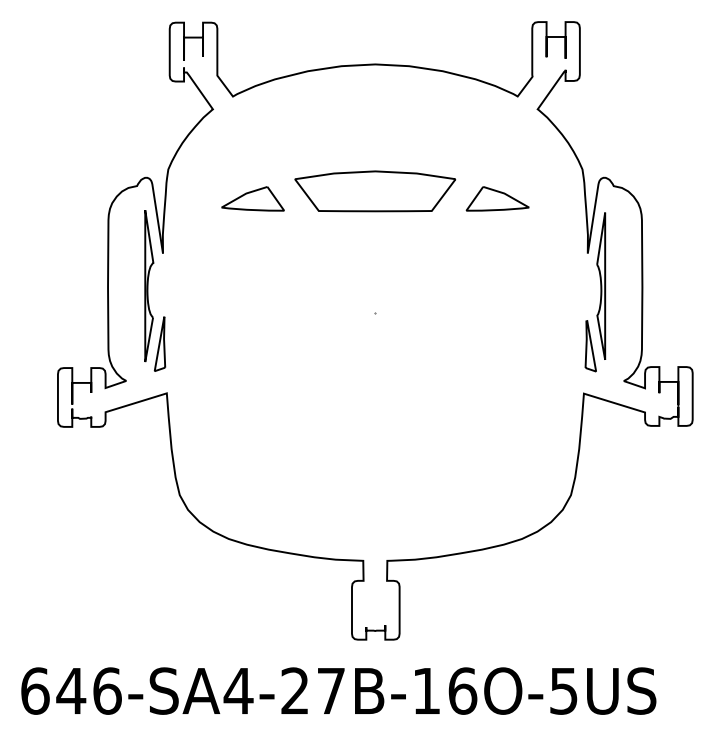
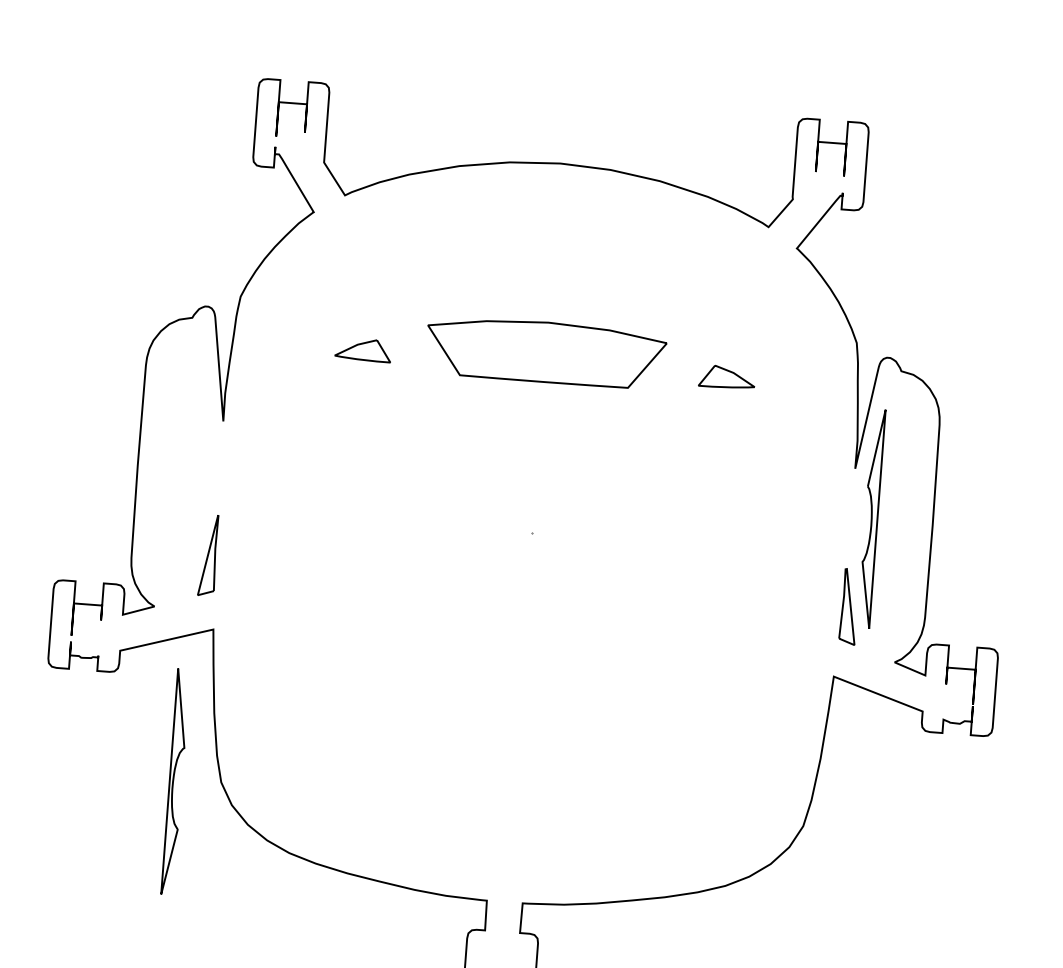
part: (252, 198) -> (362, 349), size x0.6
part: (497, 198) -> (727, 376), size x0.6
part: (149, 286) -> (175, 782), moved

